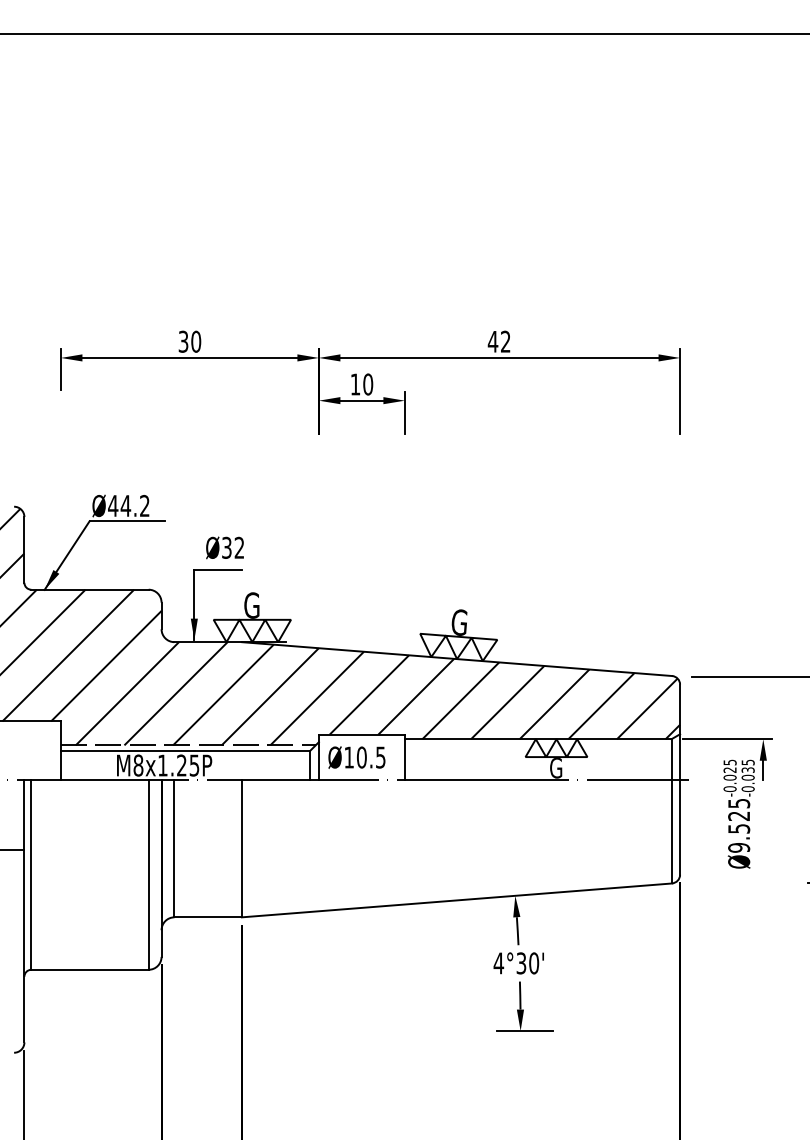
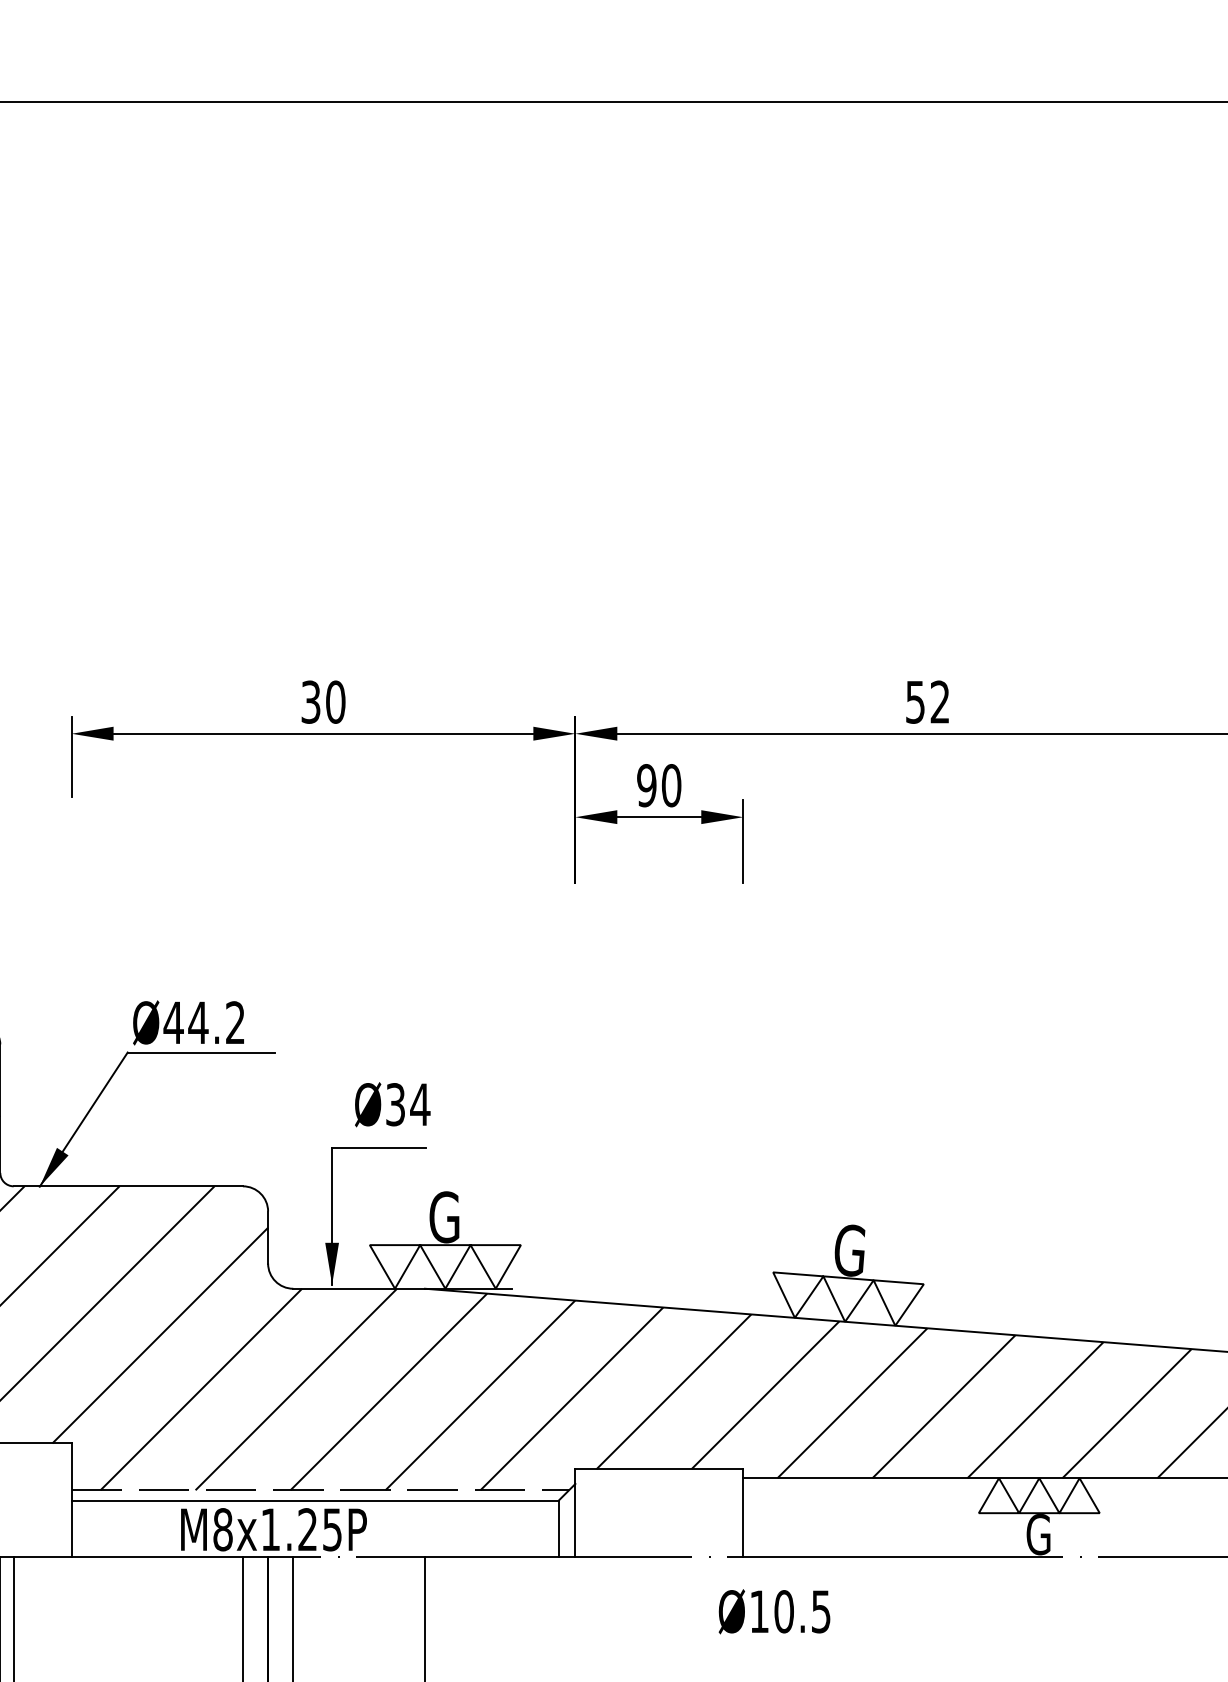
text: (492, 341) -> (914, 701), 42 -> 52
text: (355, 384) -> (646, 785), 10 -> 90
text: (239, 547) -> (420, 1103), Ø32 -> Ø34
text: (356, 757) -> (773, 1611), moved

